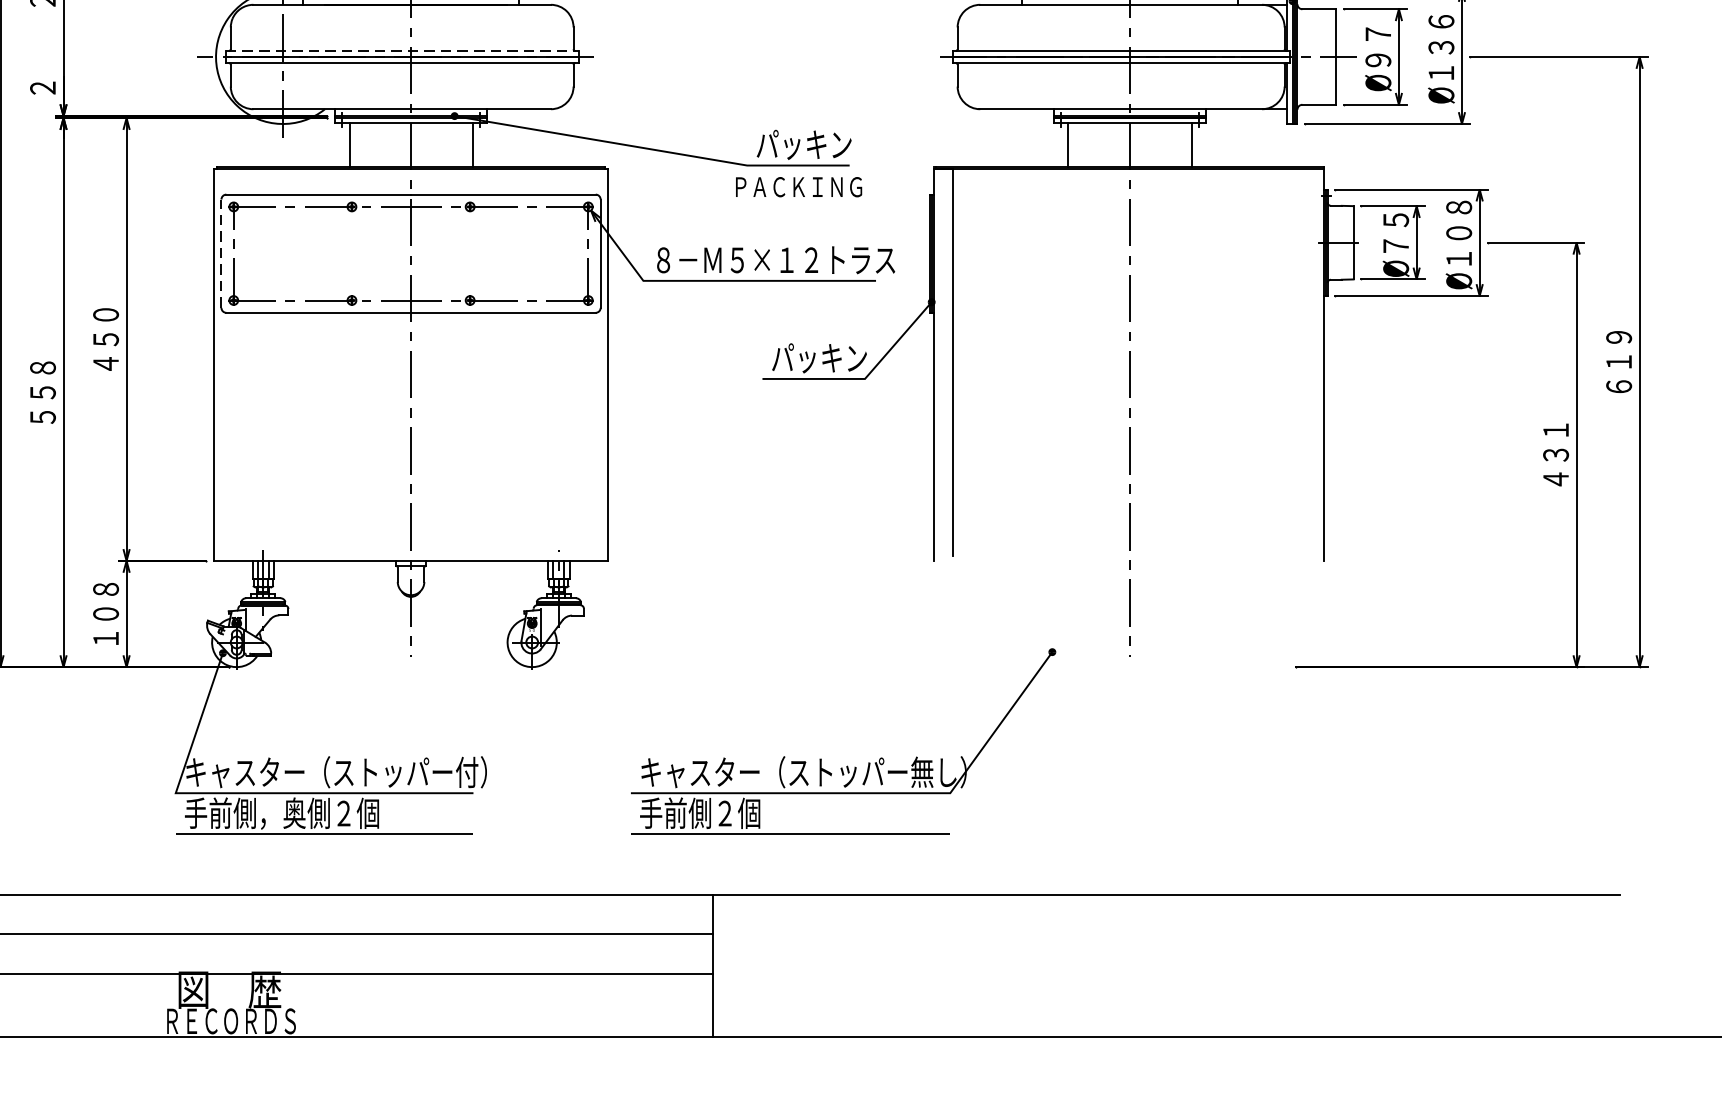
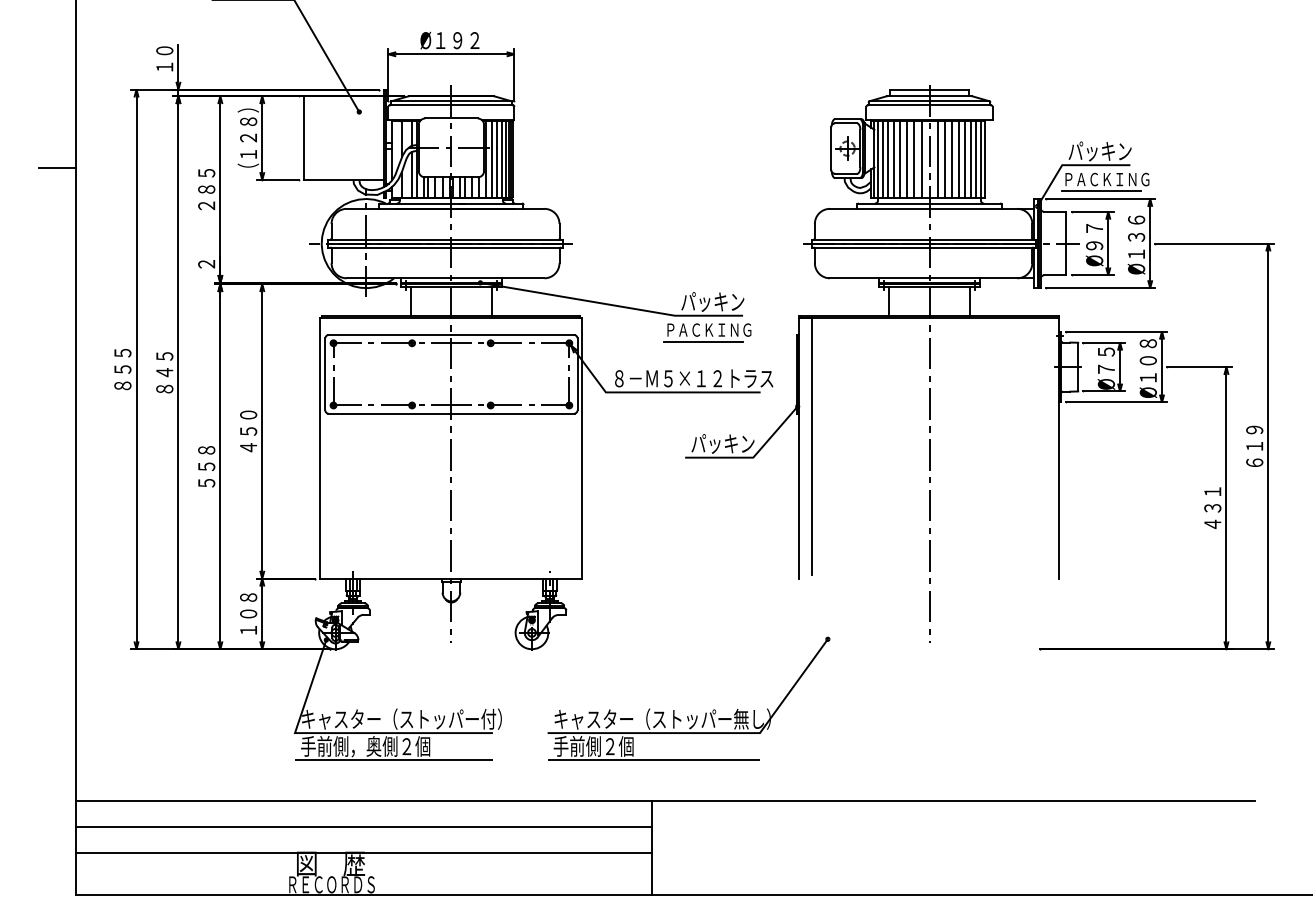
line: (403, 50) -> (446, 239), dashed -> solid
line: (790, 204) -> (703, 341), added
line: (221, 252) -> (325, 373), dashed -> solid
part: (845, 766) -> (690, 715), moved

